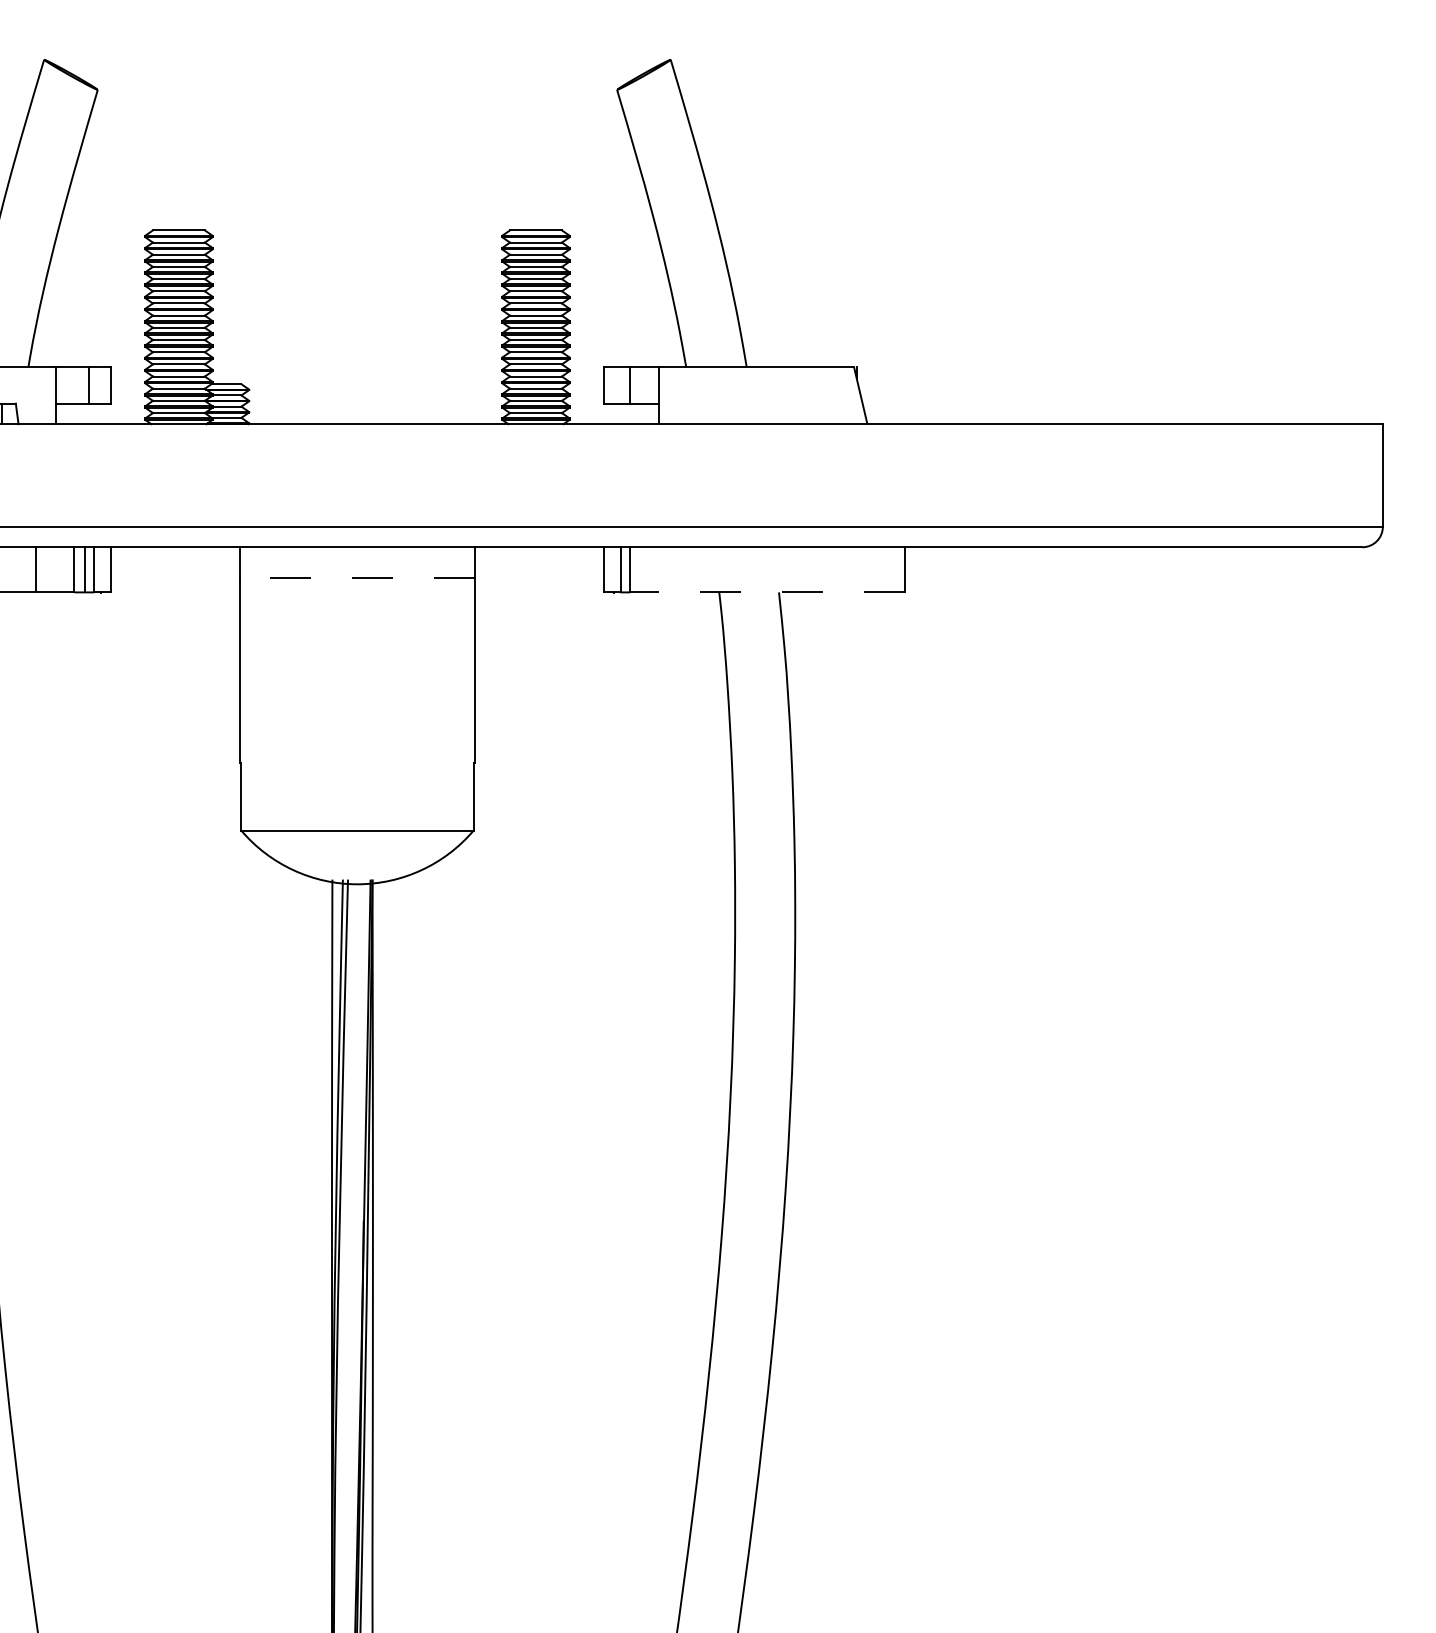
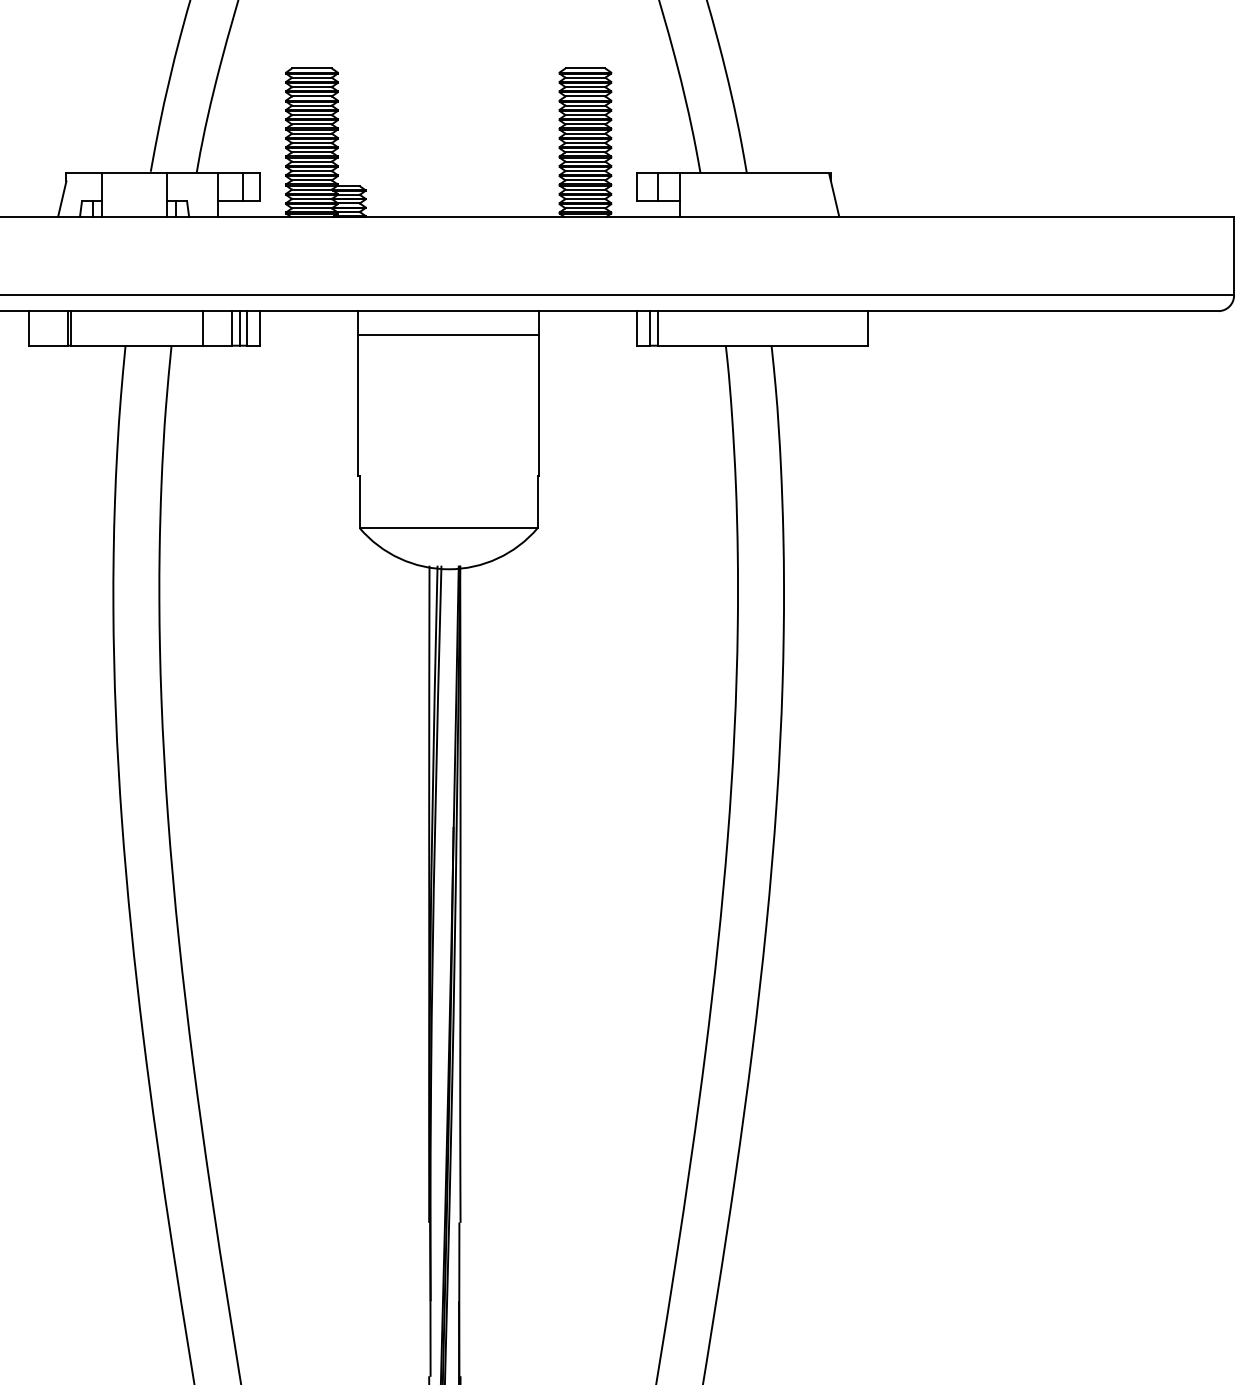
line: (357, 577) -> (448, 334), dashed -> solid
line: (767, 592) -> (762, 345), dashed -> solid

